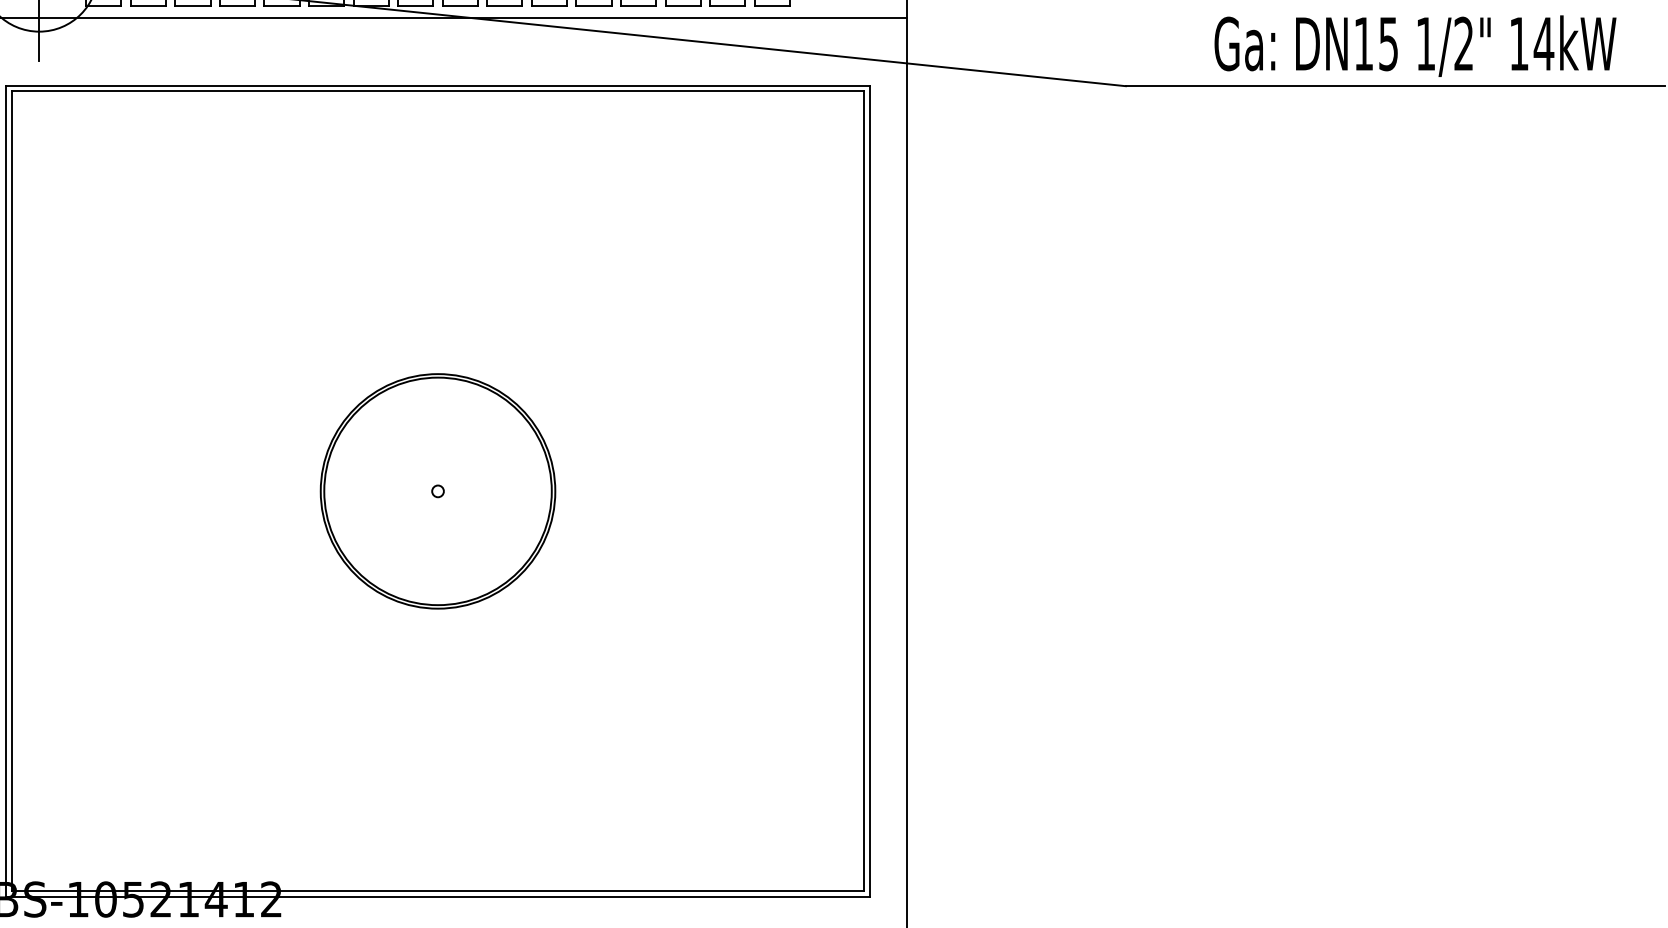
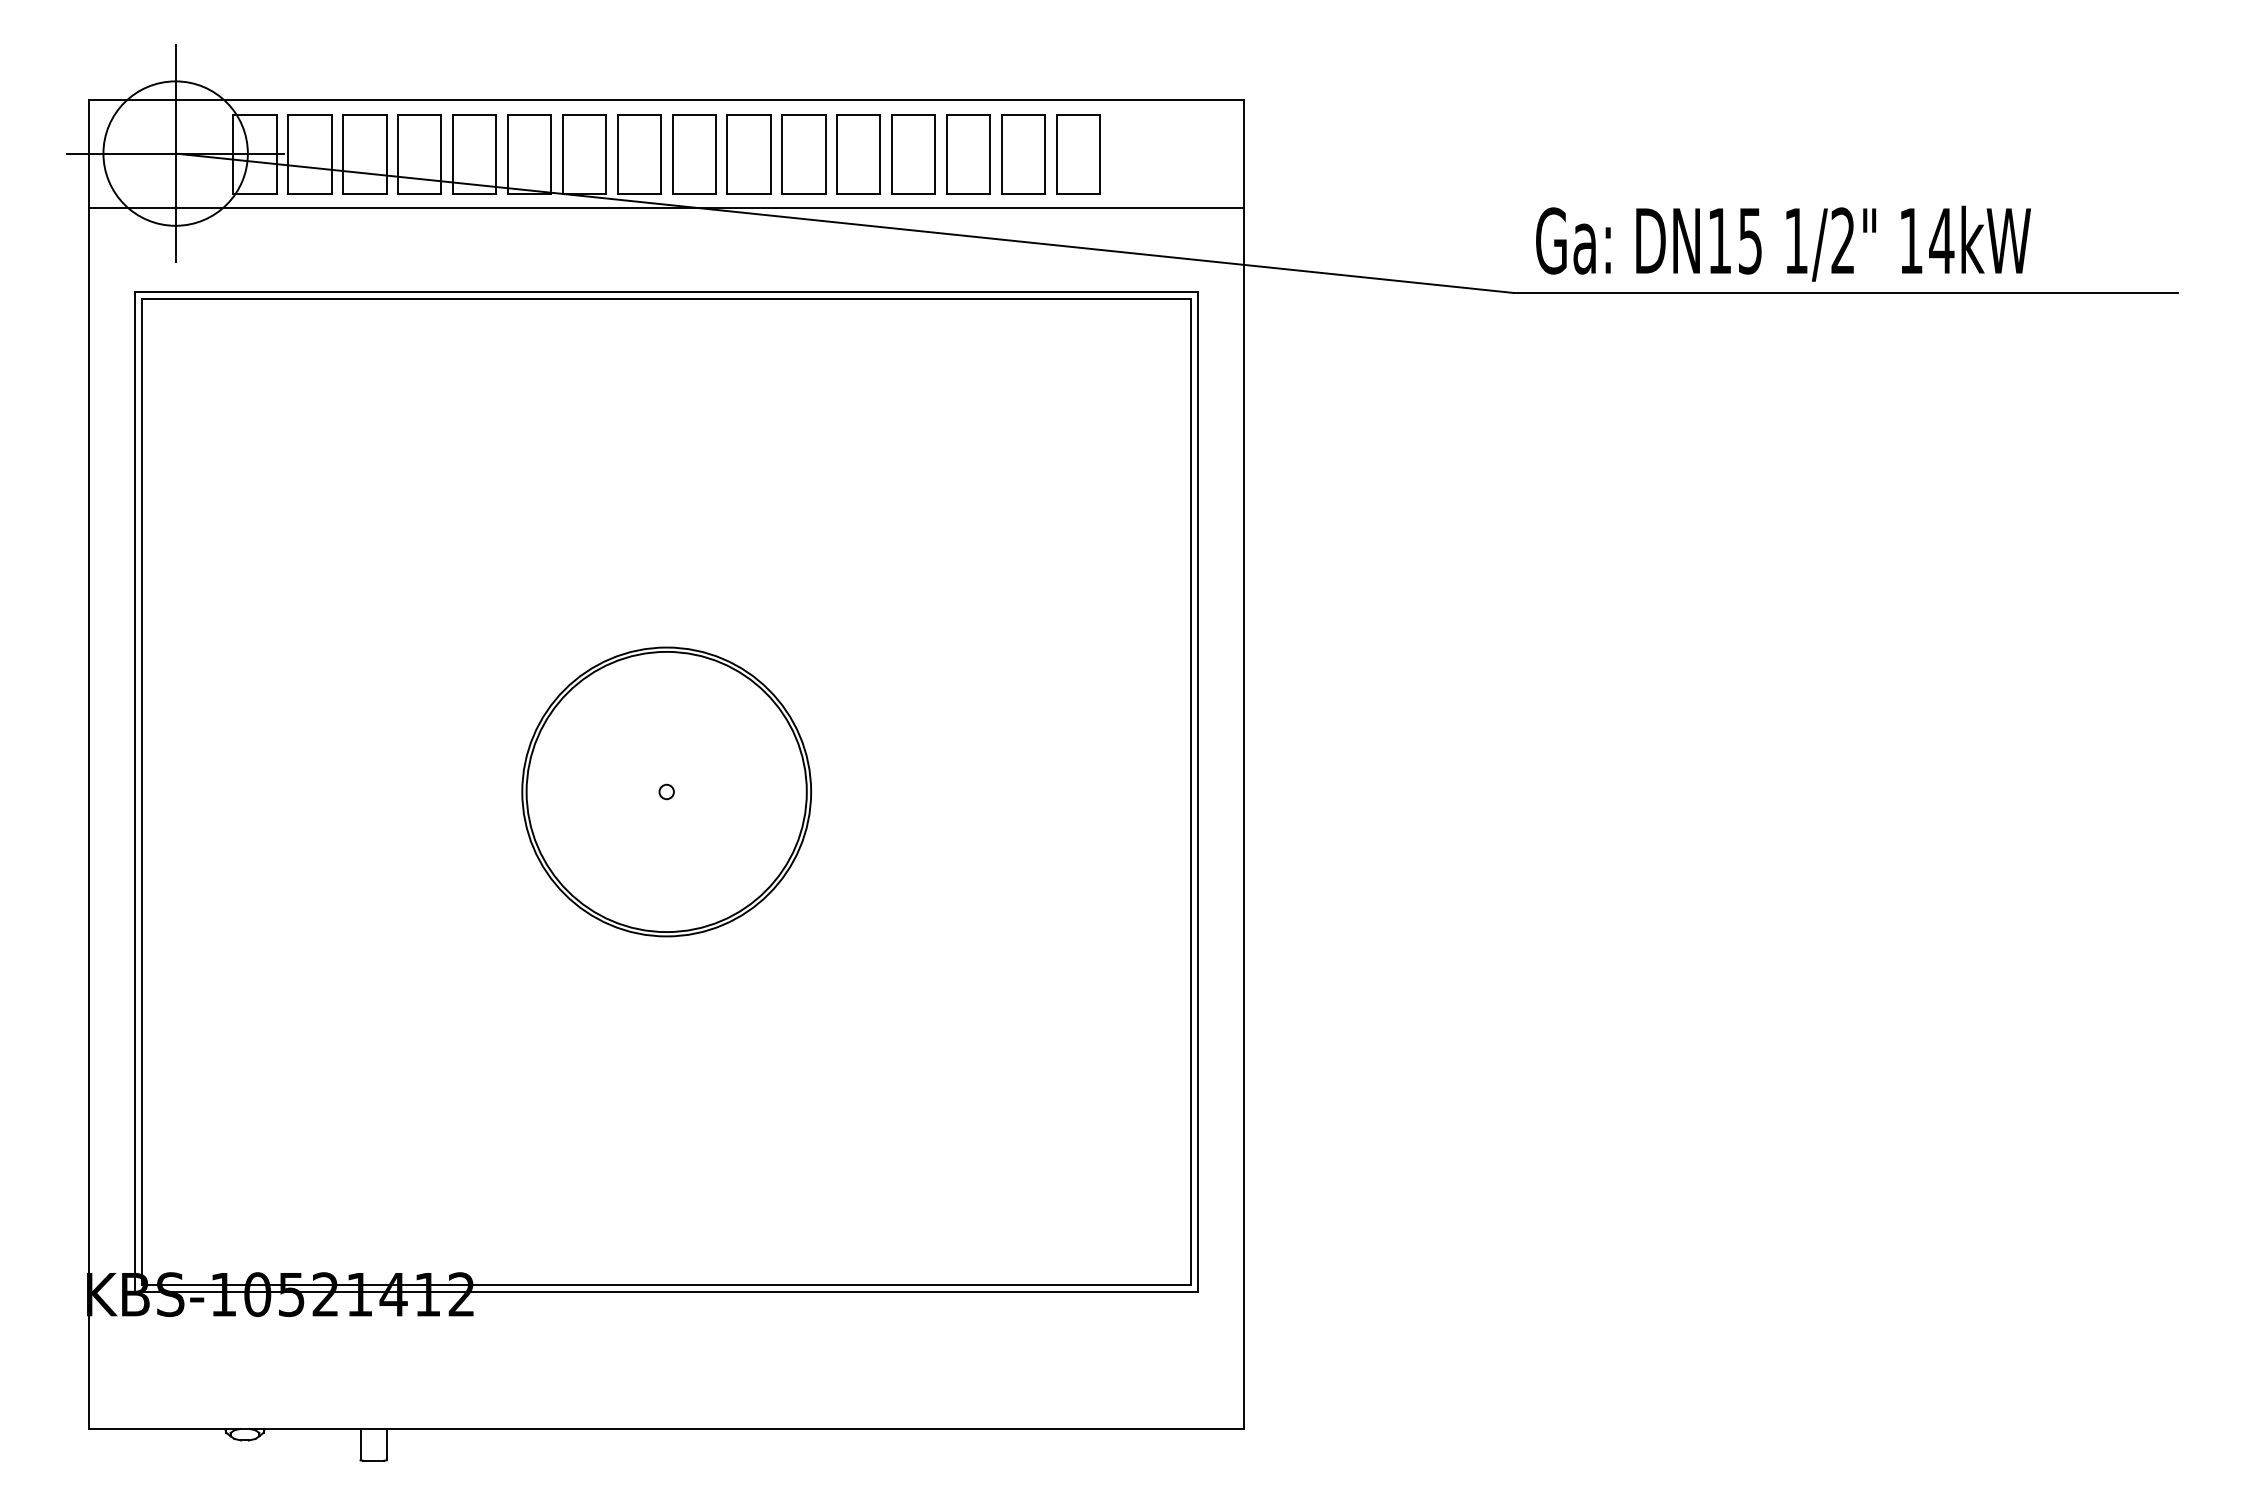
text: (1415, 46) -> (1783, 243), moved

